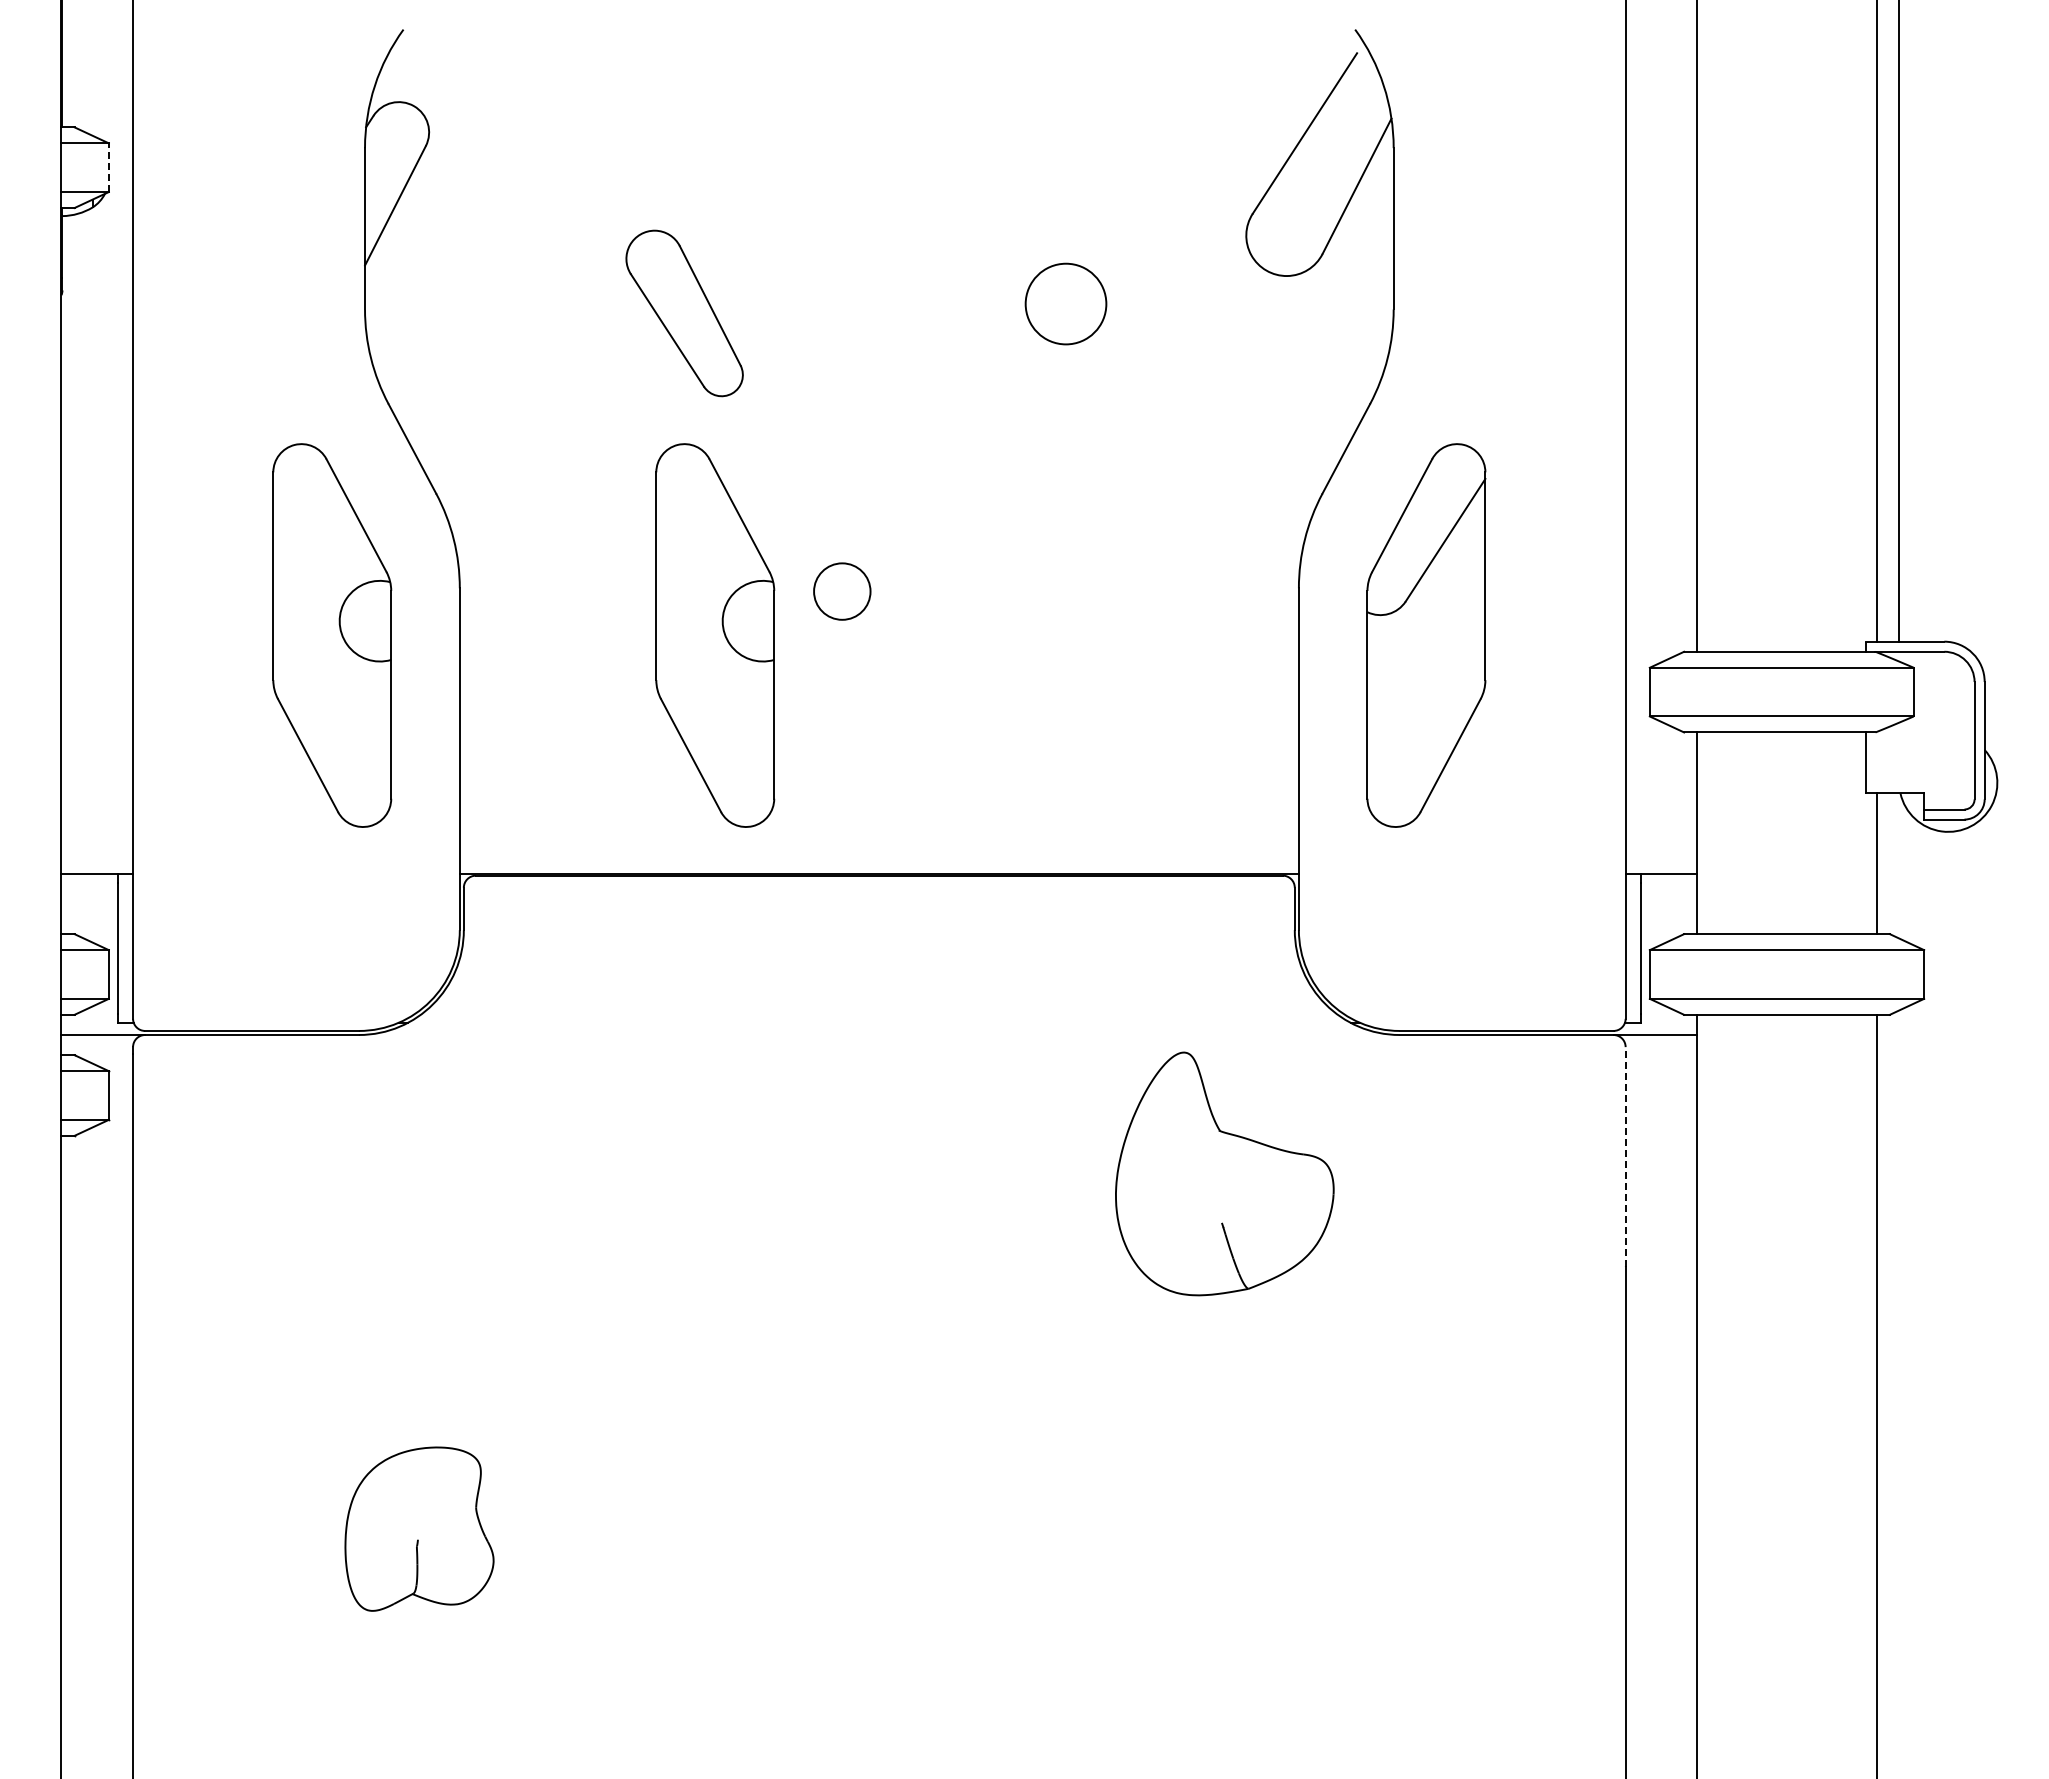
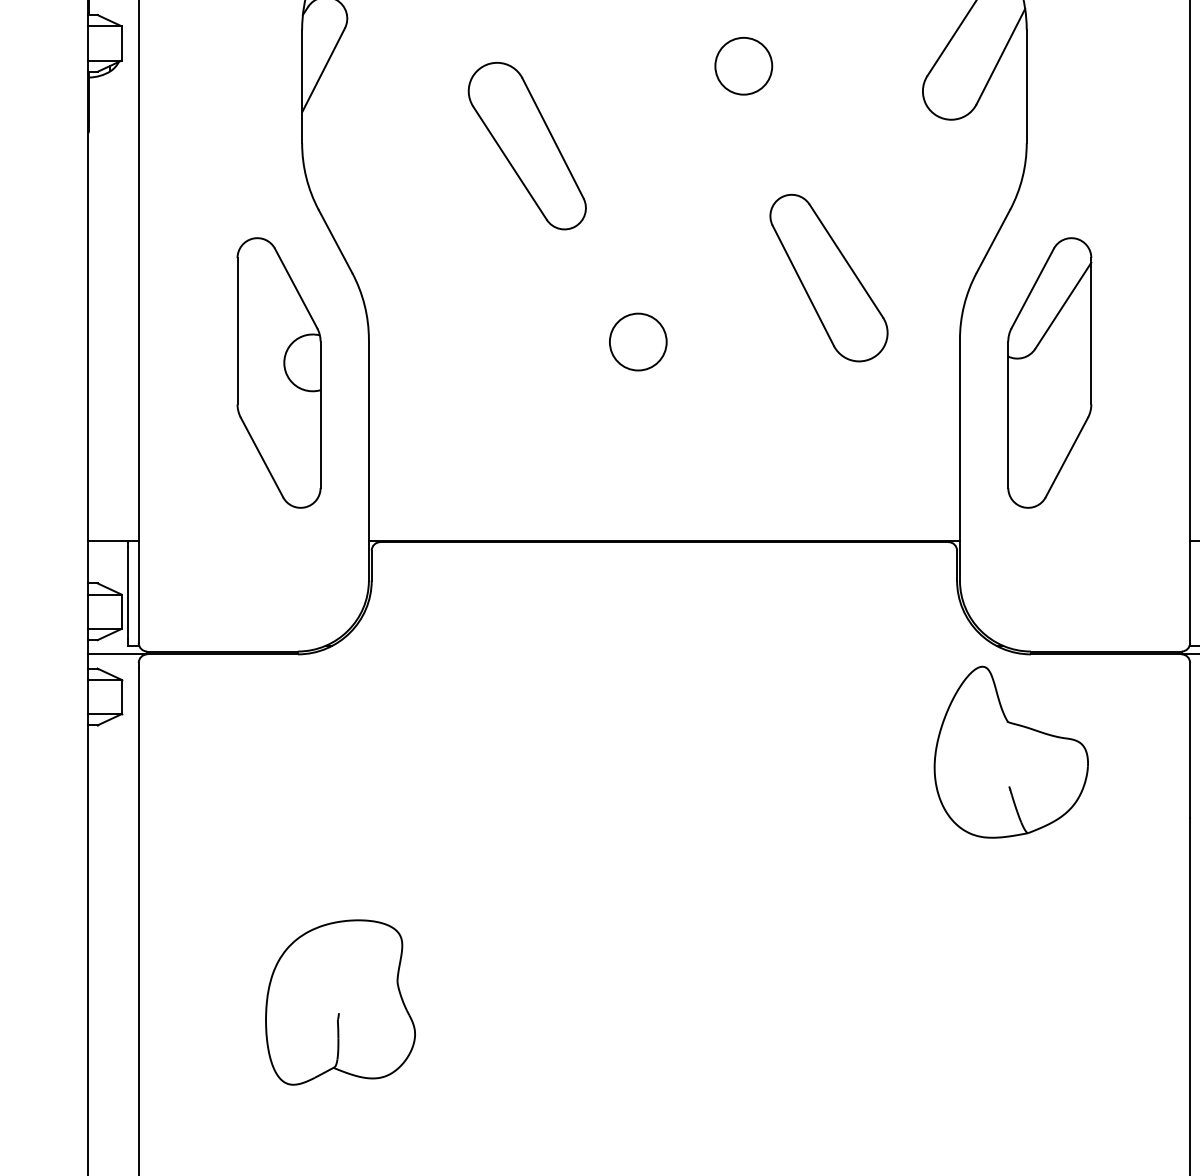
line: (108, 167) -> (121, 43), dashed -> solid
circle: (1065, 303) -> (743, 65), moved
part: (684, 313) -> (527, 146), size x1.43
part: (1112, 500) -> (828, 277), added
circle: (842, 591) -> (638, 341), size x1.43
part: (715, 635) -> (549, 372), removed
line: (1625, 1156) -> (1190, 739), dashed -> solid
part: (1224, 1173) -> (1011, 751), moved
part: (419, 1528) -> (340, 1002), size x1.43

